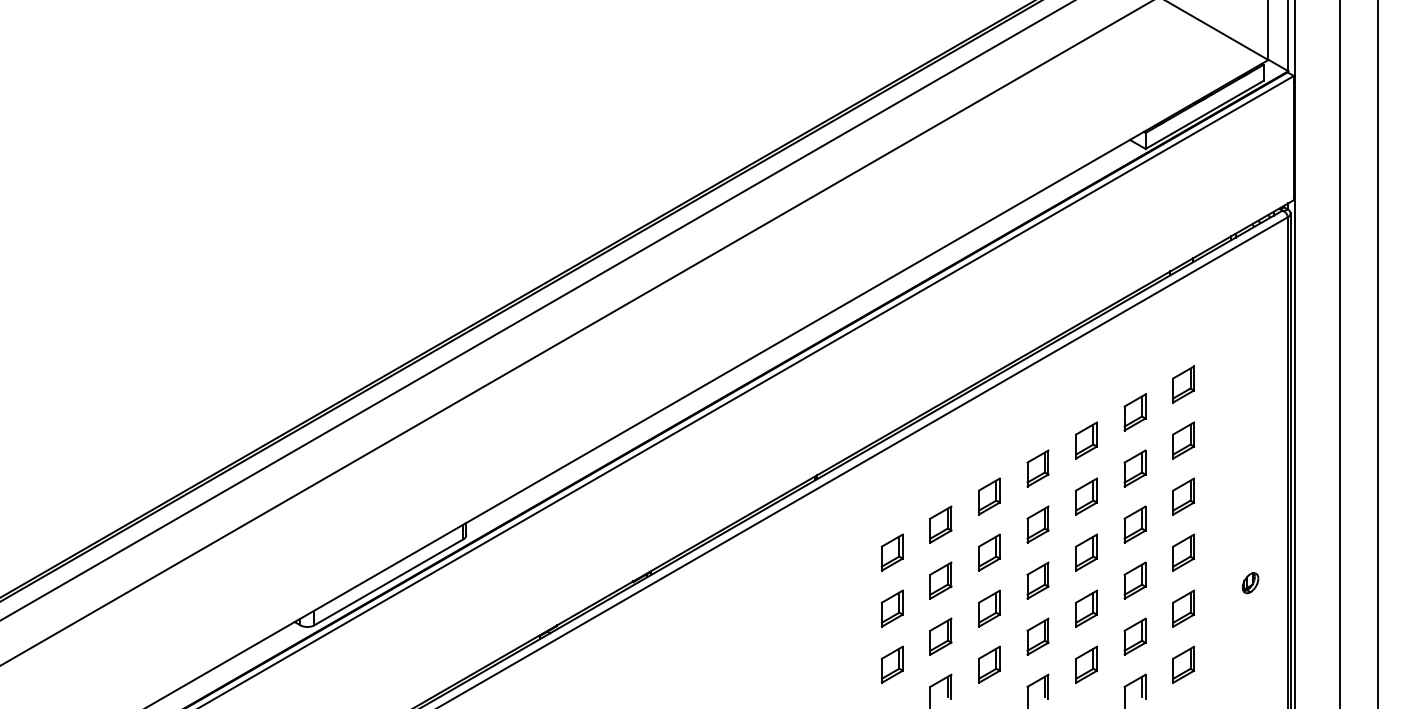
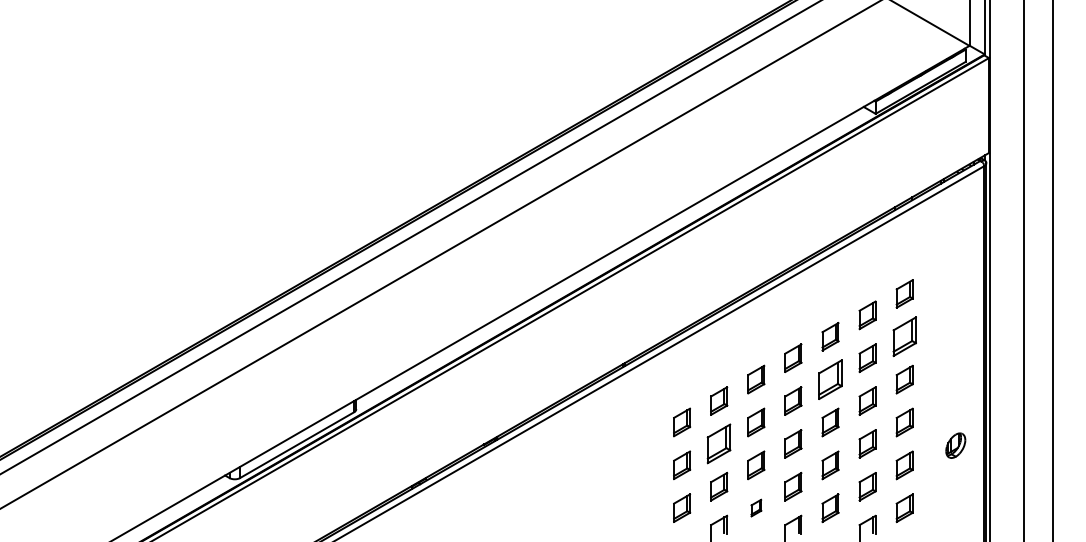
part: (1183, 440) -> (904, 336), size x1.4
part: (1086, 496) -> (830, 379), size x1.4
part: (941, 580) -> (719, 443), size x1.4
part: (1250, 582) -> (955, 445), size x1.6
part: (989, 663) -> (756, 507), size x0.6

